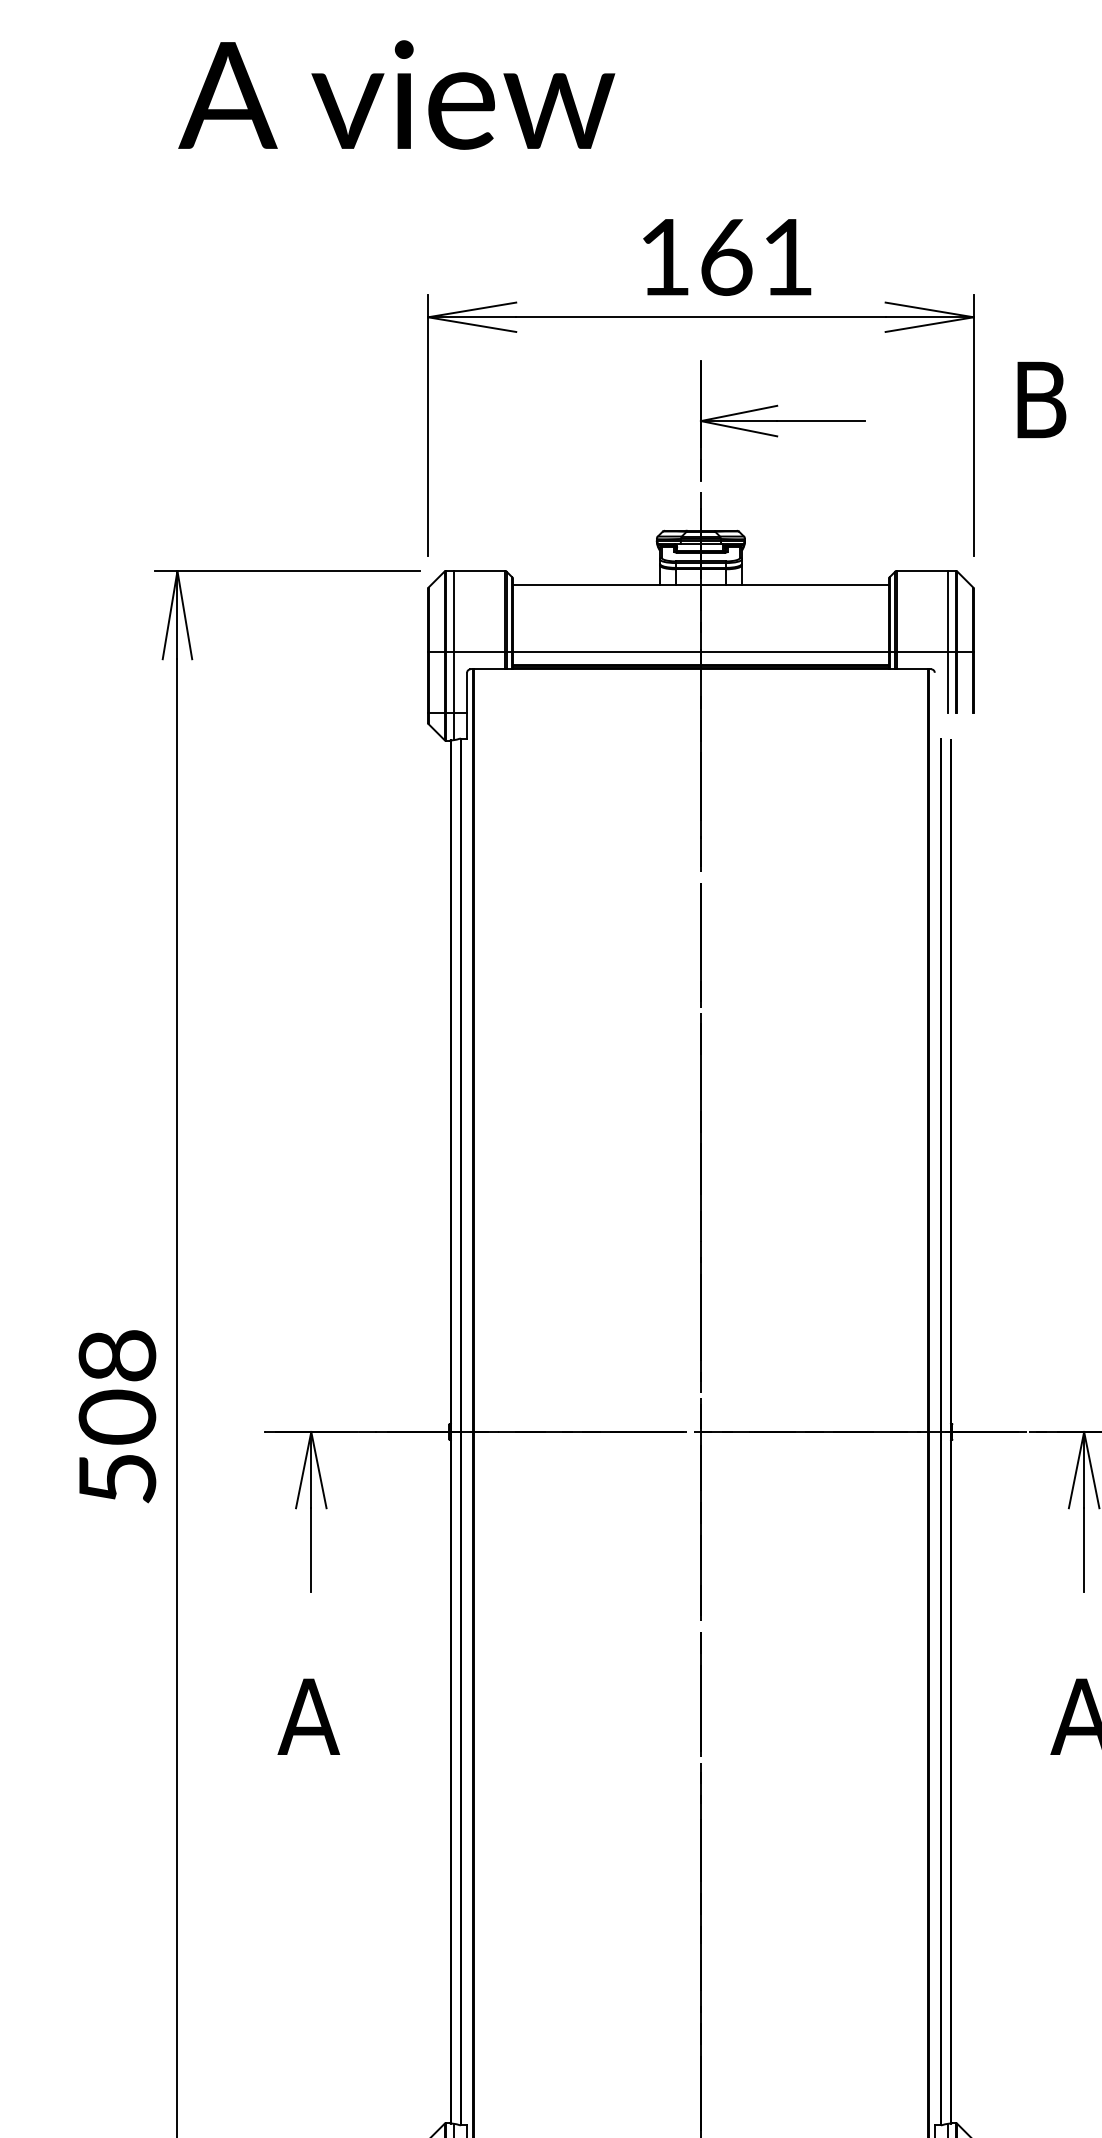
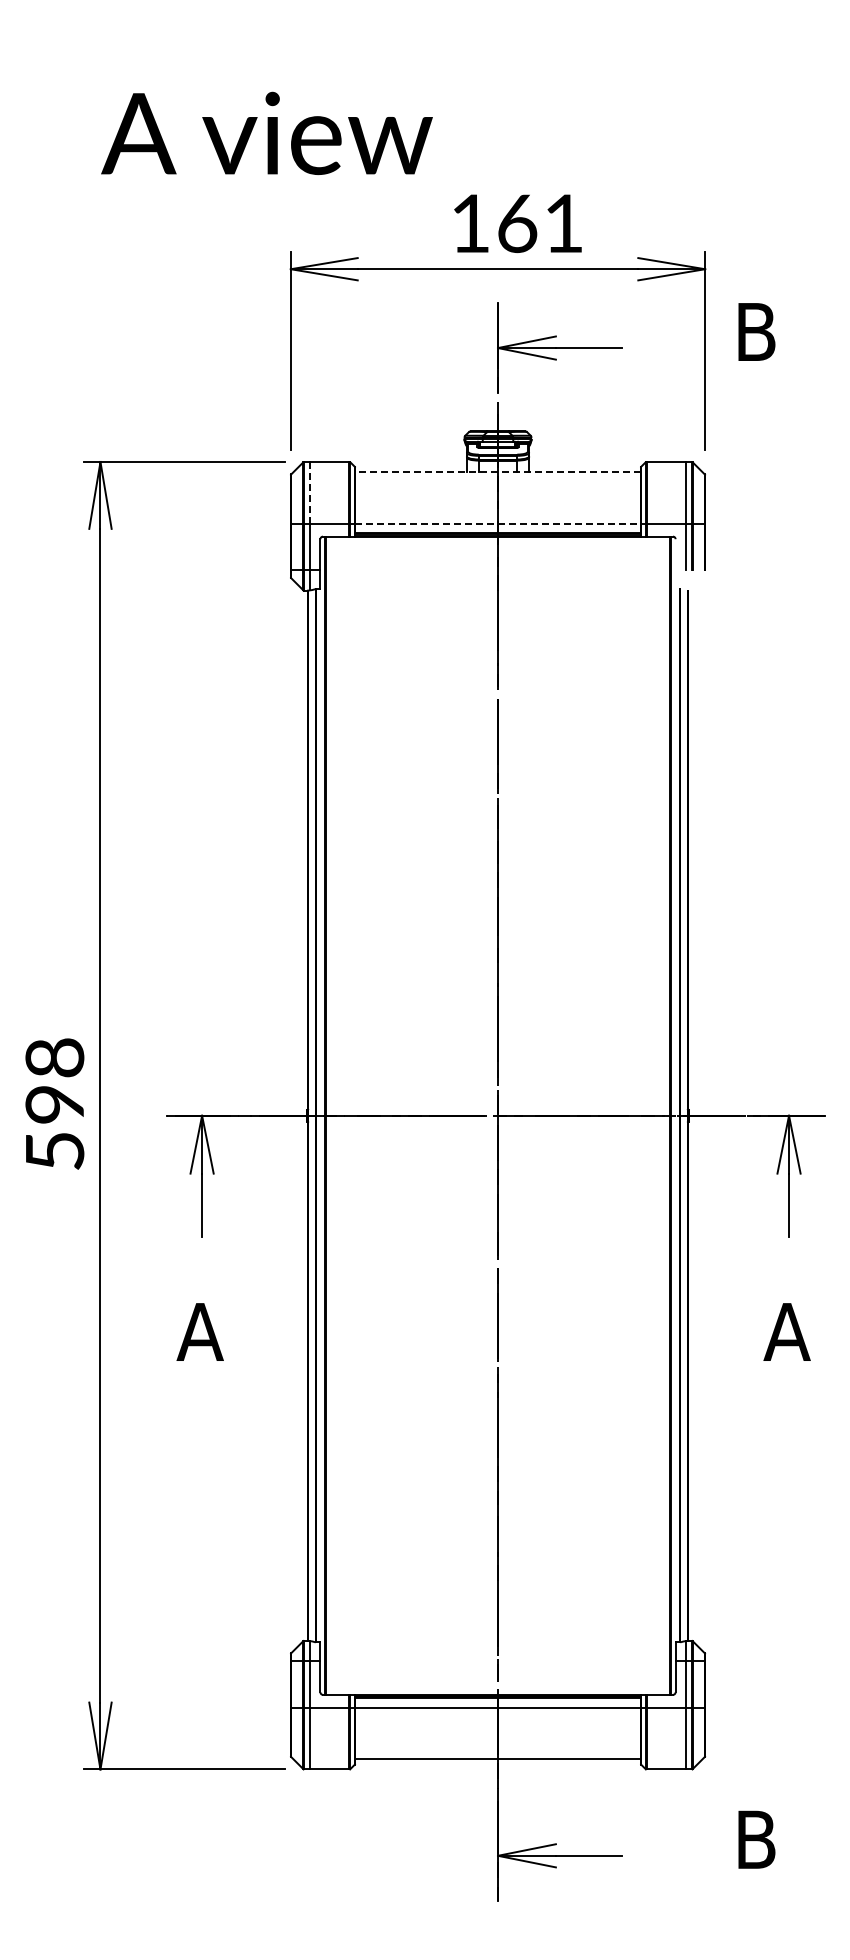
text: (396, 93) -> (266, 132), moved
line: (701, 584) -> (498, 472), solid -> dashed
line: (454, 611) -> (310, 492), solid -> dashed
line: (701, 652) -> (498, 523), solid -> dashed
text: (118, 1417) -> (55, 1104), 508 -> 598

